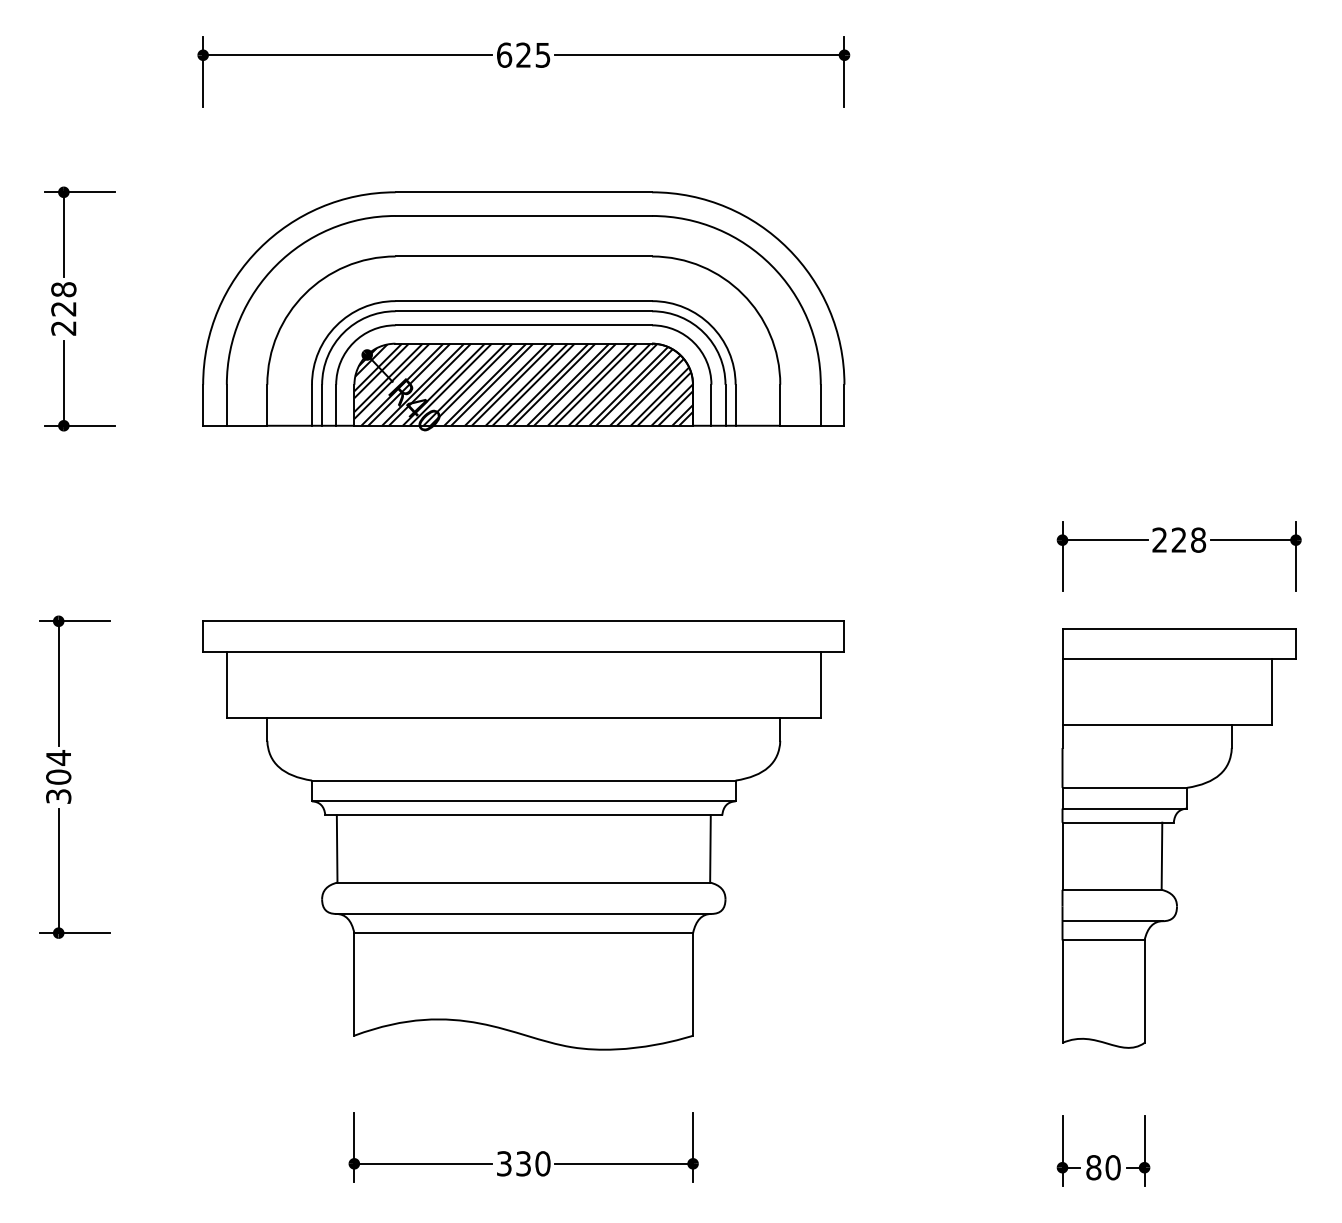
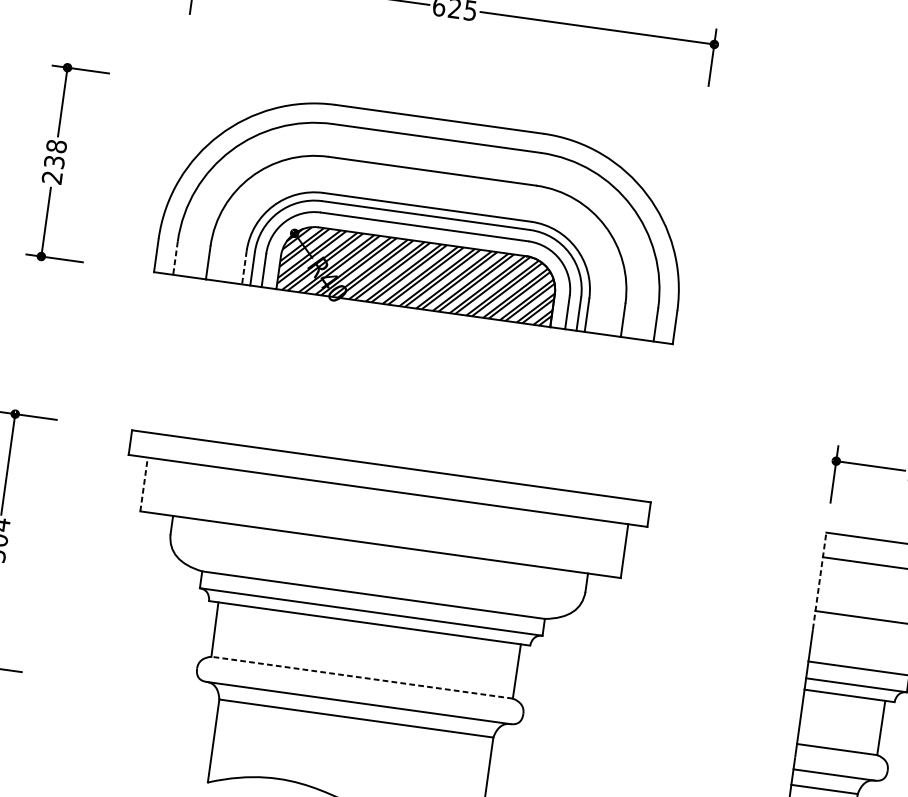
text: (63, 308) -> (54, 161), 228 -> 238
line: (226, 405) -> (175, 258), solid -> dashed
line: (312, 405) -> (244, 268), solid -> dashed
line: (226, 684) -> (143, 484), solid -> dashed
line: (1062, 688) -> (819, 581), solid -> dashed
line: (523, 882) -> (361, 677), solid -> dashed

